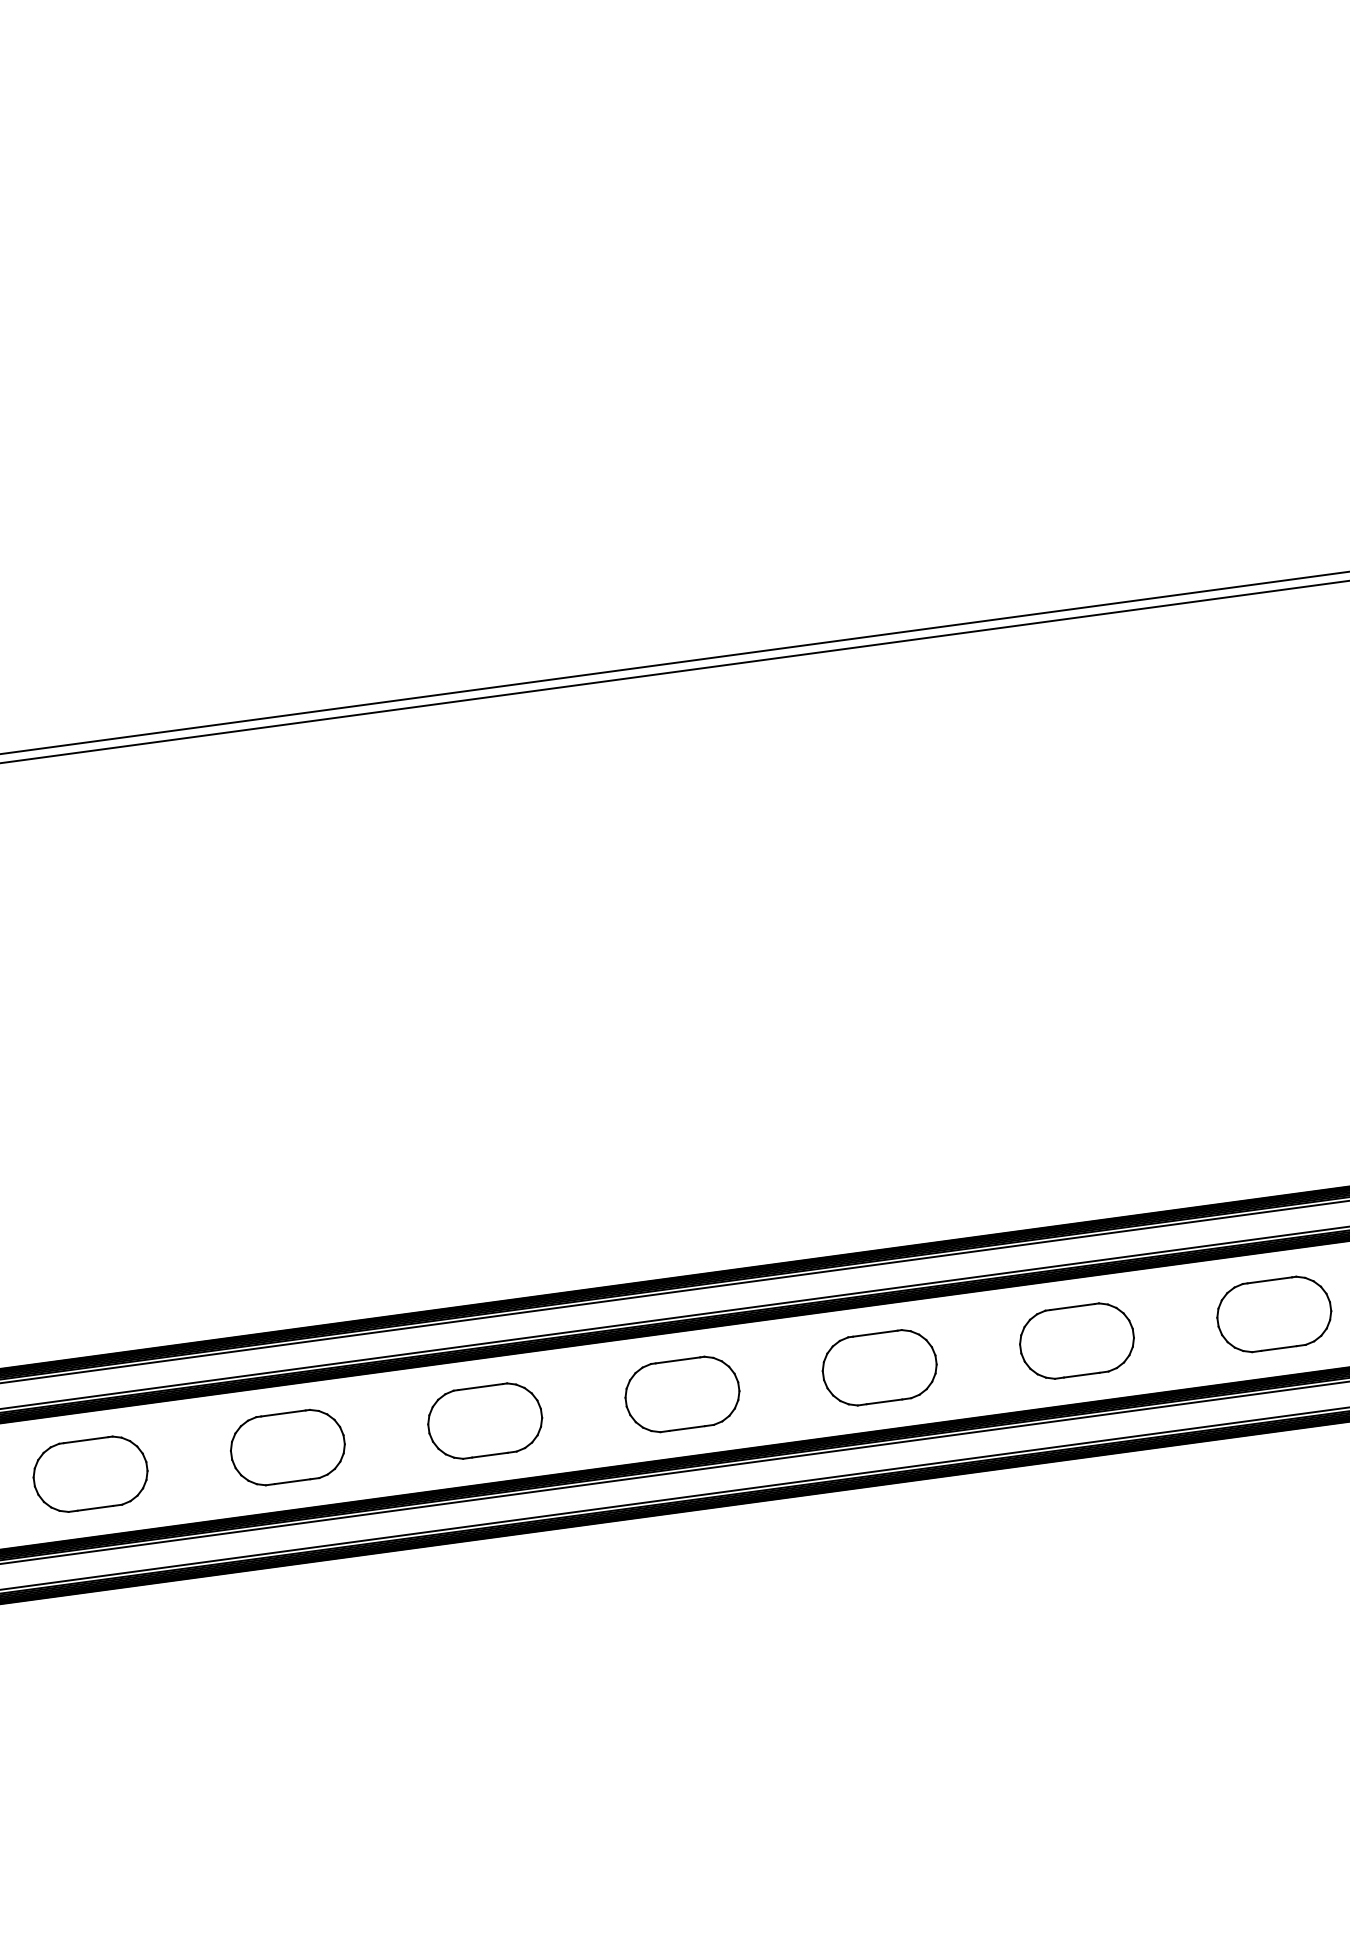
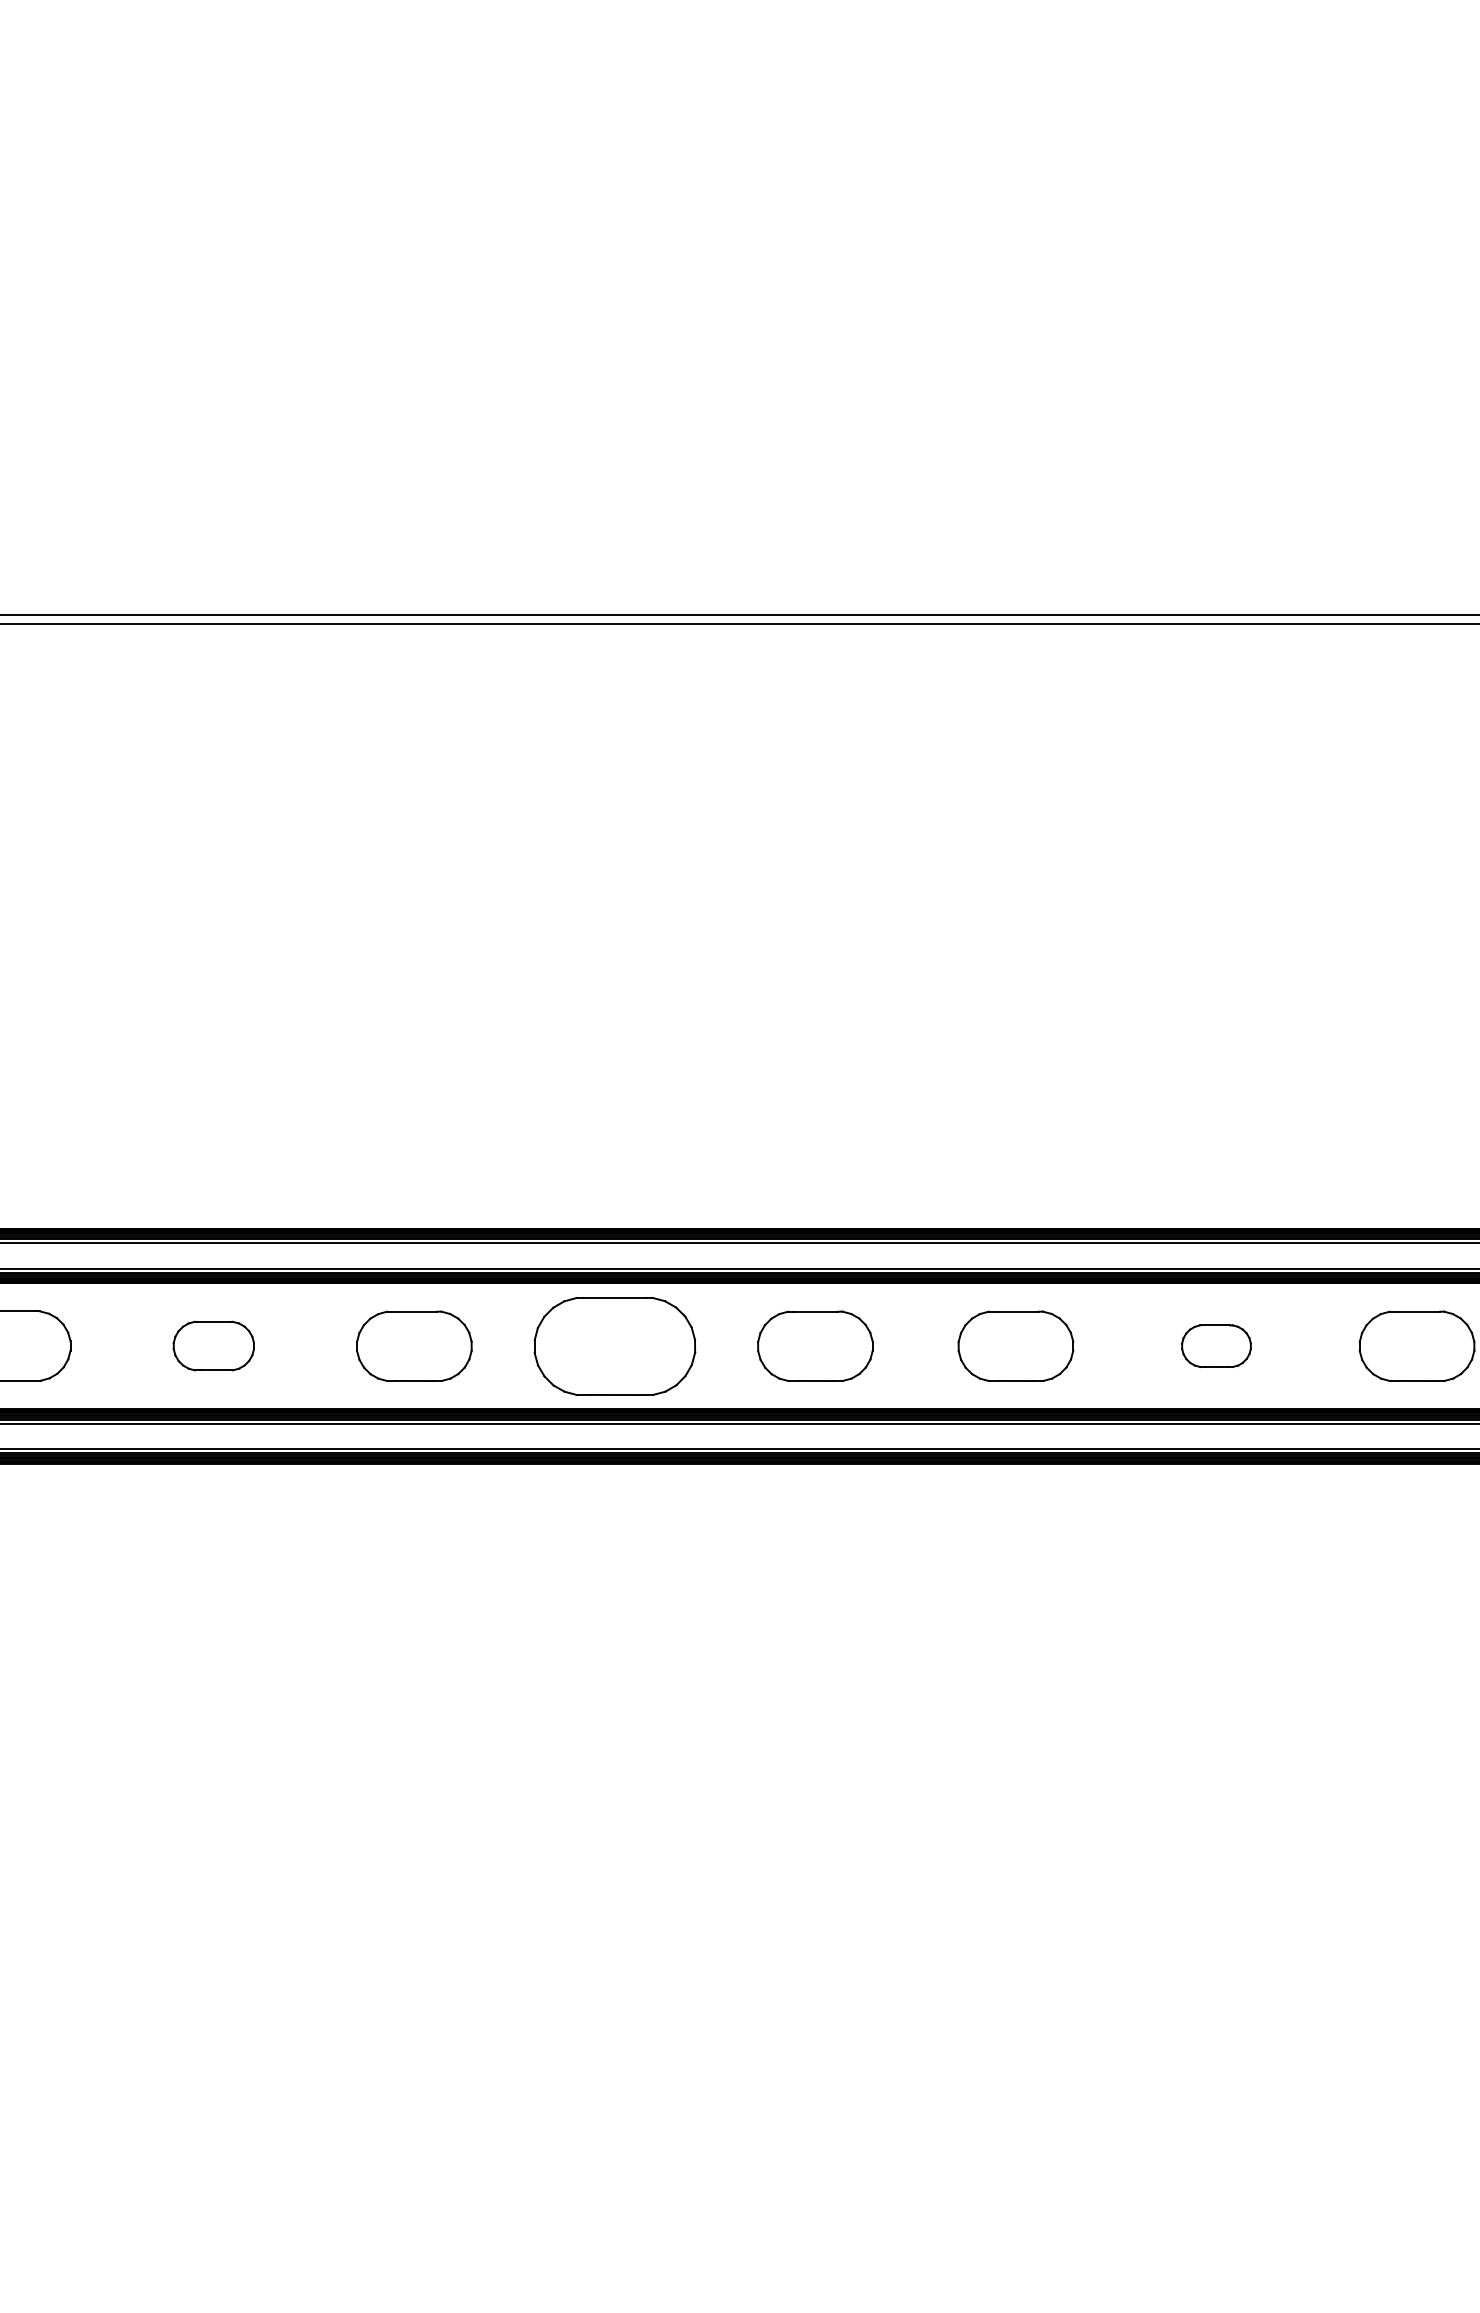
part: (1274, 1313) -> (1216, 1345), size x0.6
part: (681, 1393) -> (614, 1345), size x1.4
part: (287, 1447) -> (213, 1345), size x0.7

